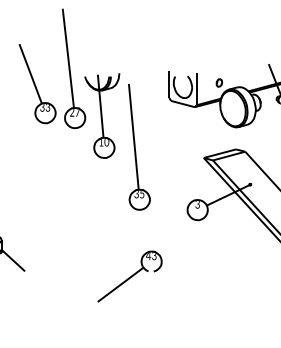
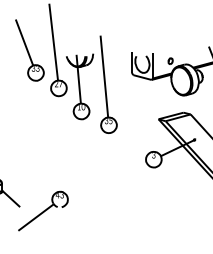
part: (37, 84) -> (29, 50), moved
part: (139, 147) -> (108, 84), moved
part: (129, 276) -> (42, 211), moved

